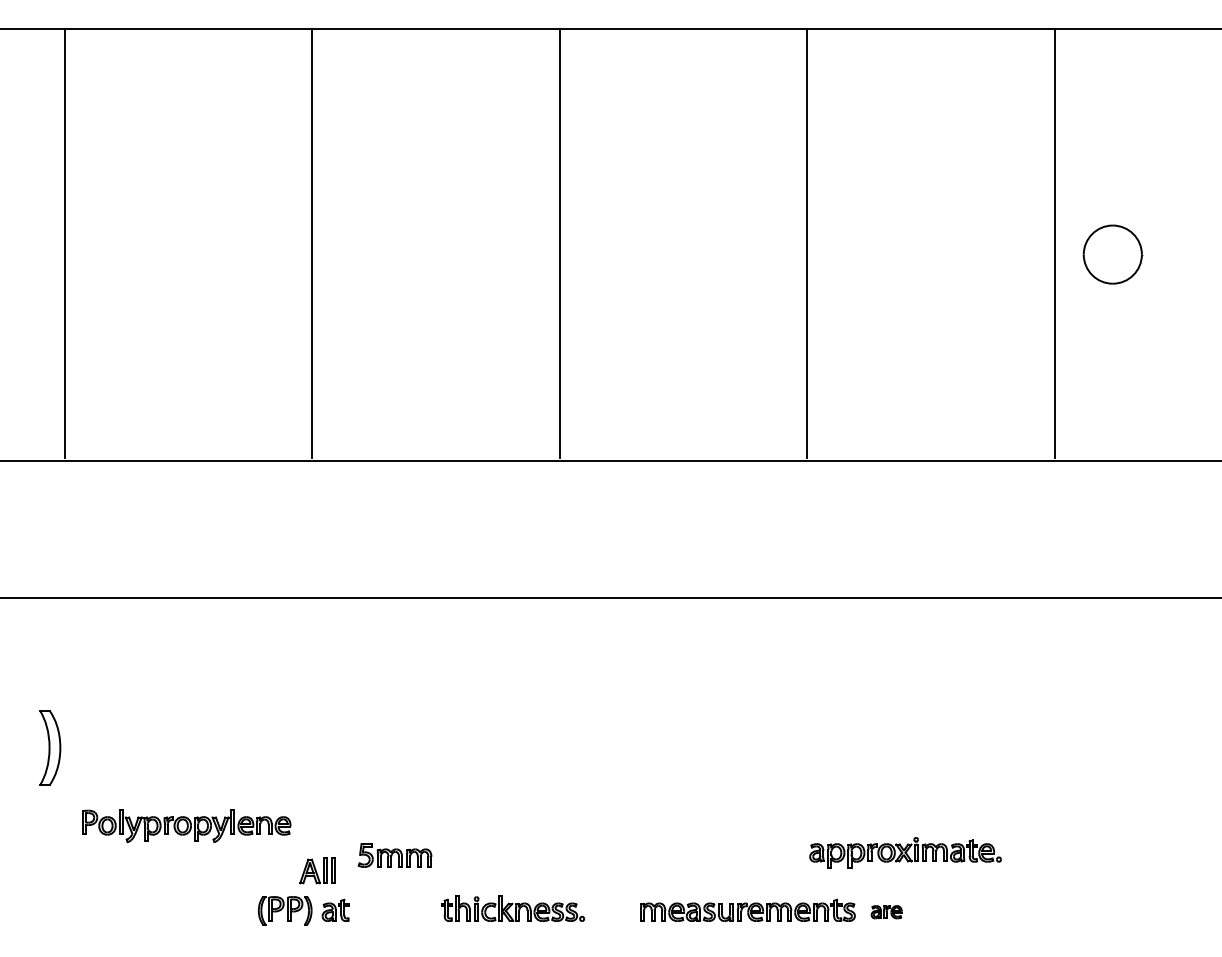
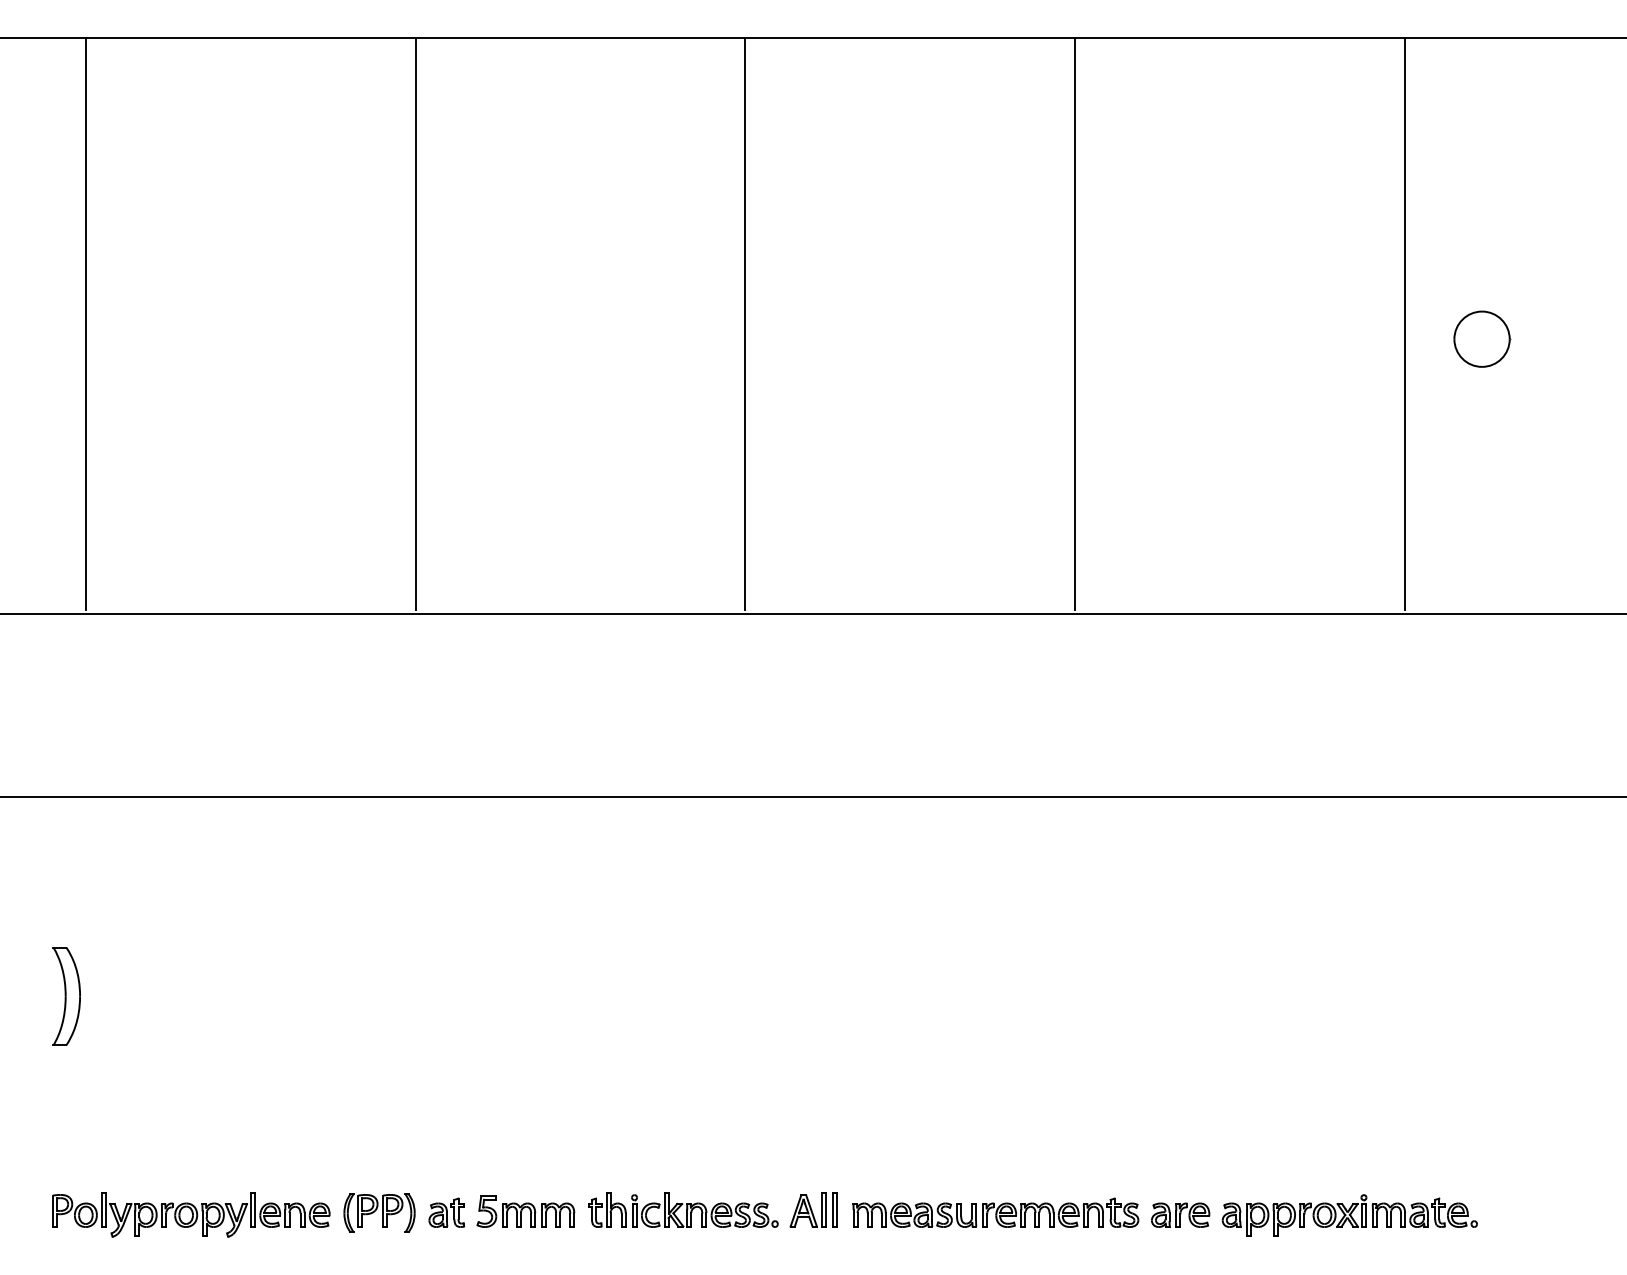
part: (1113, 254) -> (1482, 338), size x0.71
part: (186, 825) -> (191, 1214), moved
part: (905, 853) -> (1349, 1215), moved
part: (394, 855) -> (525, 1211), moved
part: (317, 870) -> (813, 1209), moved
part: (886, 911) -> (1180, 1214), size x1.43

